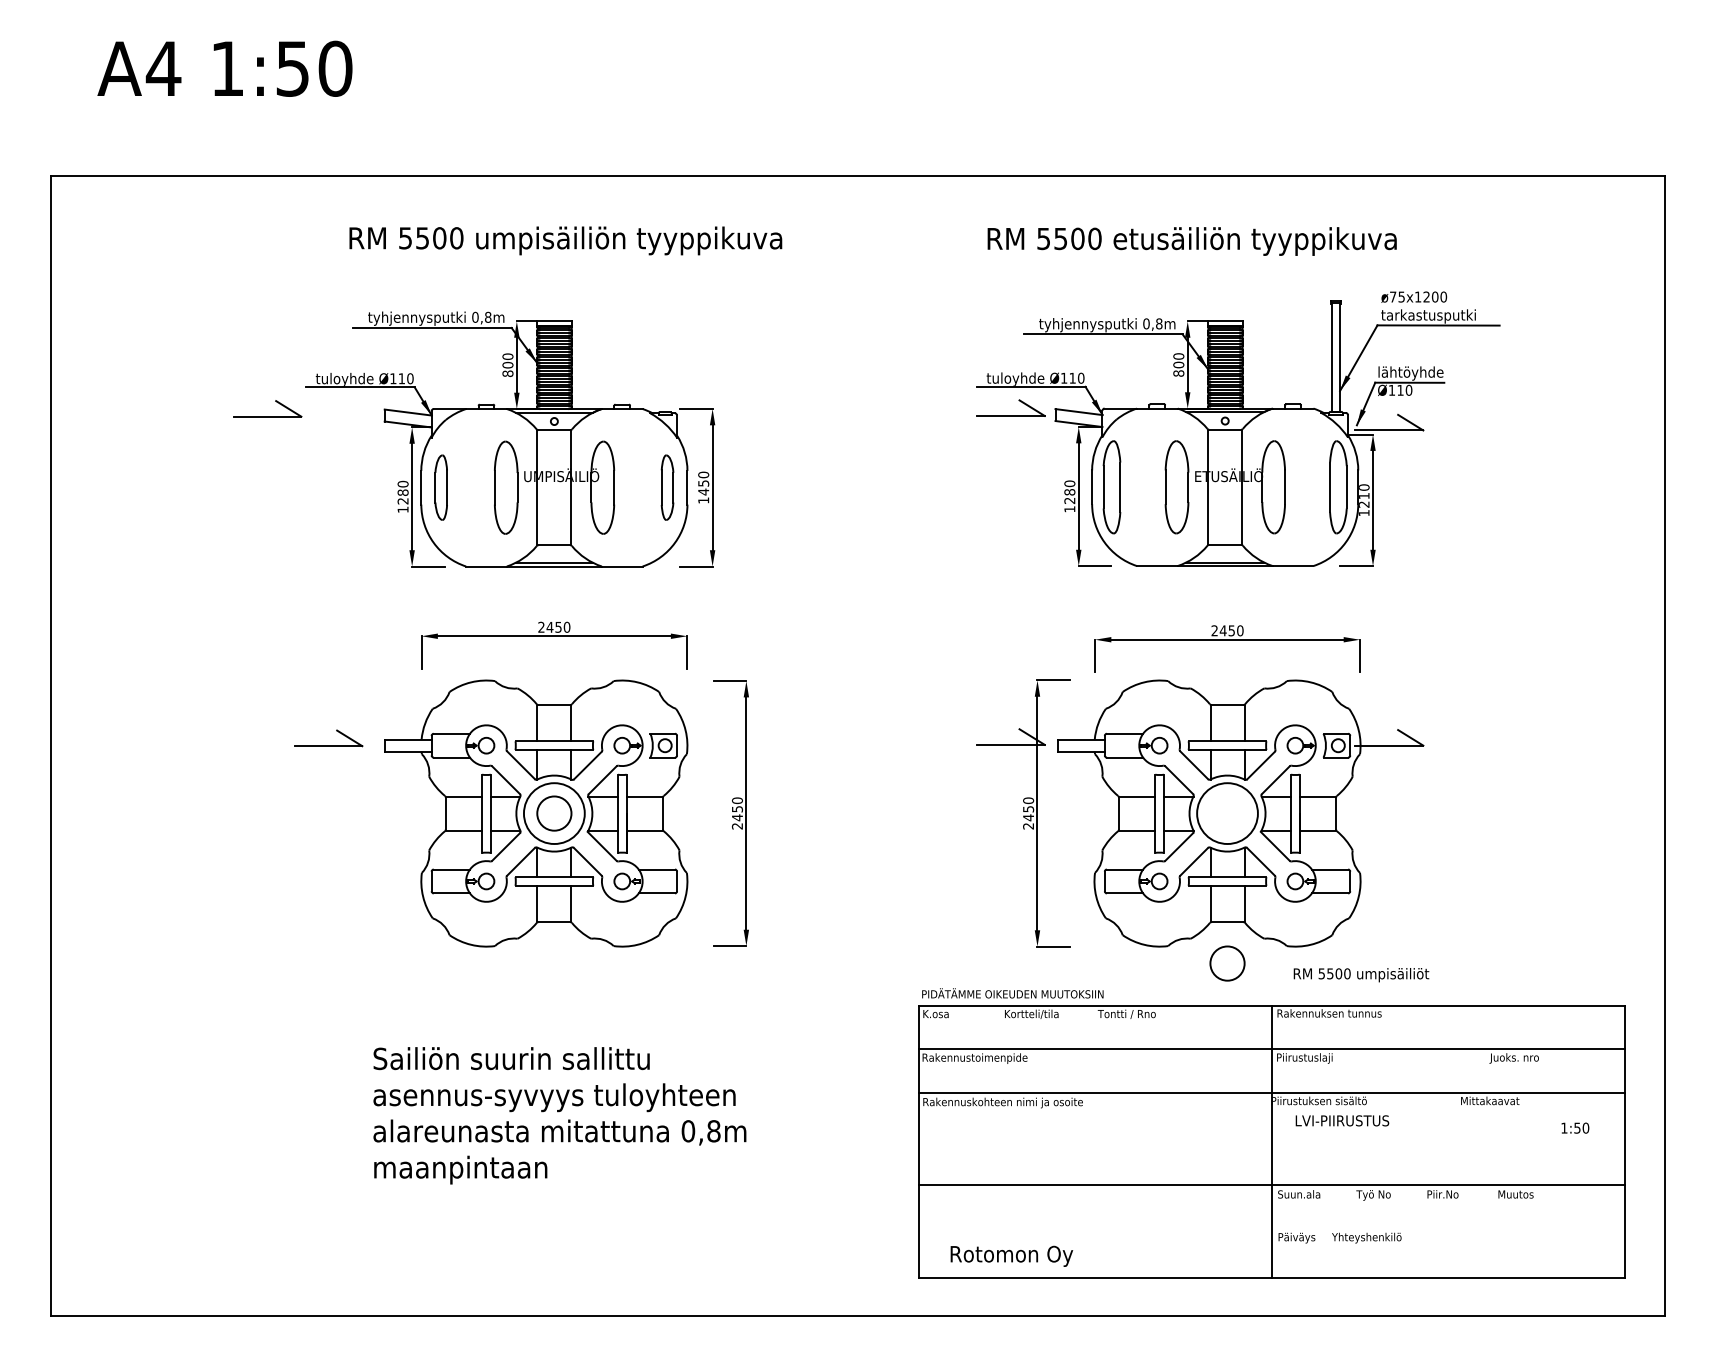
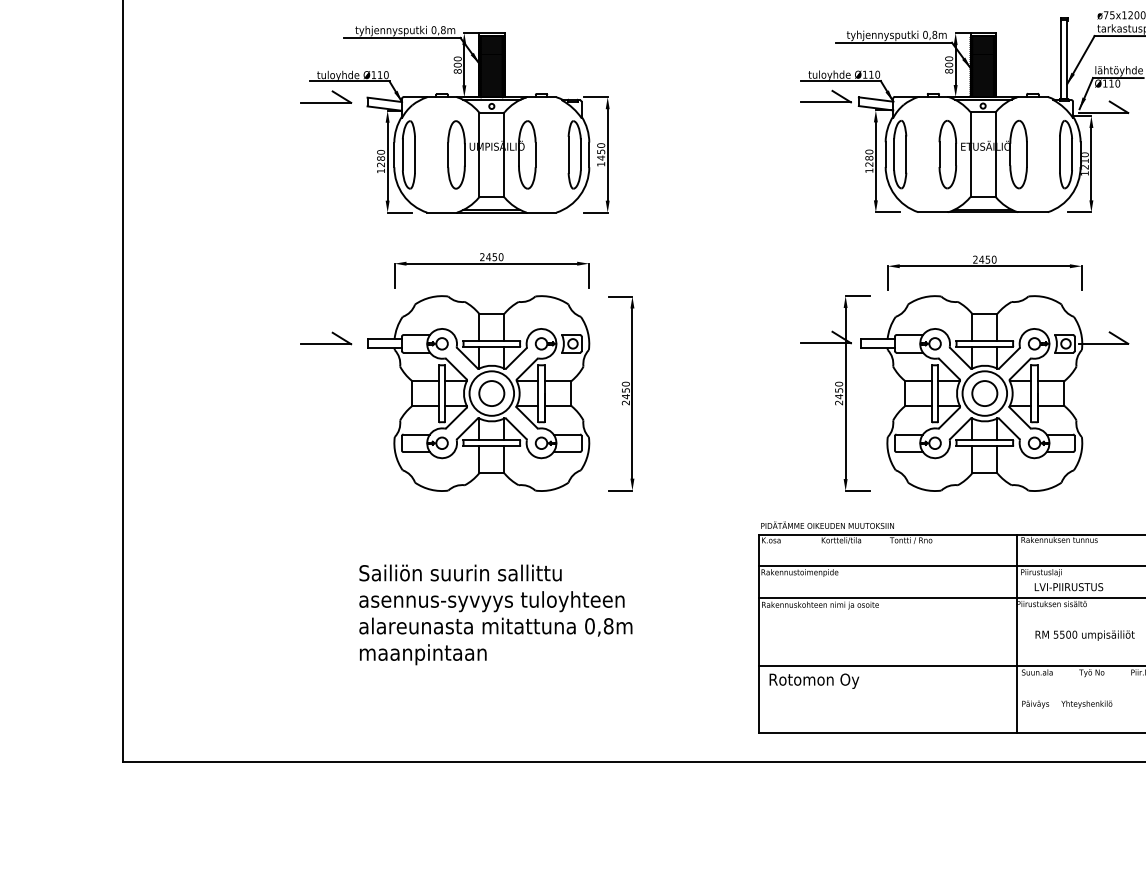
part: (267, 416) -> (326, 102), moved
part: (441, 487) -> (409, 154), size x1.43
part: (667, 487) -> (574, 154), size x1.43
circle: (1227, 963) -> (984, 393), moved
text: (1361, 975) -> (1085, 635), moved
text: (1342, 1120) -> (1069, 586), moved
text: (1011, 1255) -> (814, 680), moved

